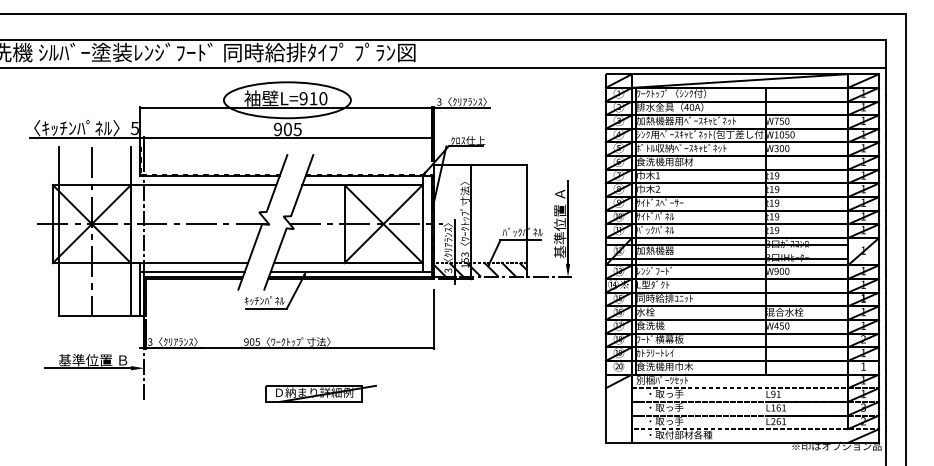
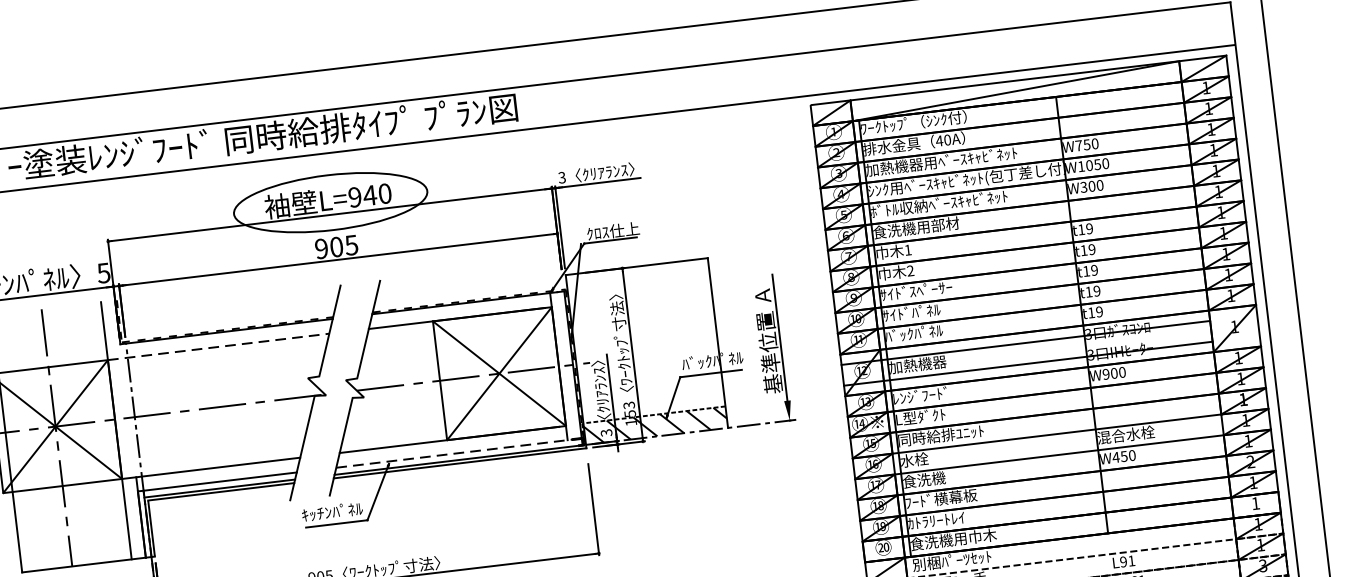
text: (313, 98) -> (370, 195), L=910 -> L=940
line: (203, 185) -> (218, 347), solid -> dashed
line: (351, 272) -> (459, 453), solid -> dashed

